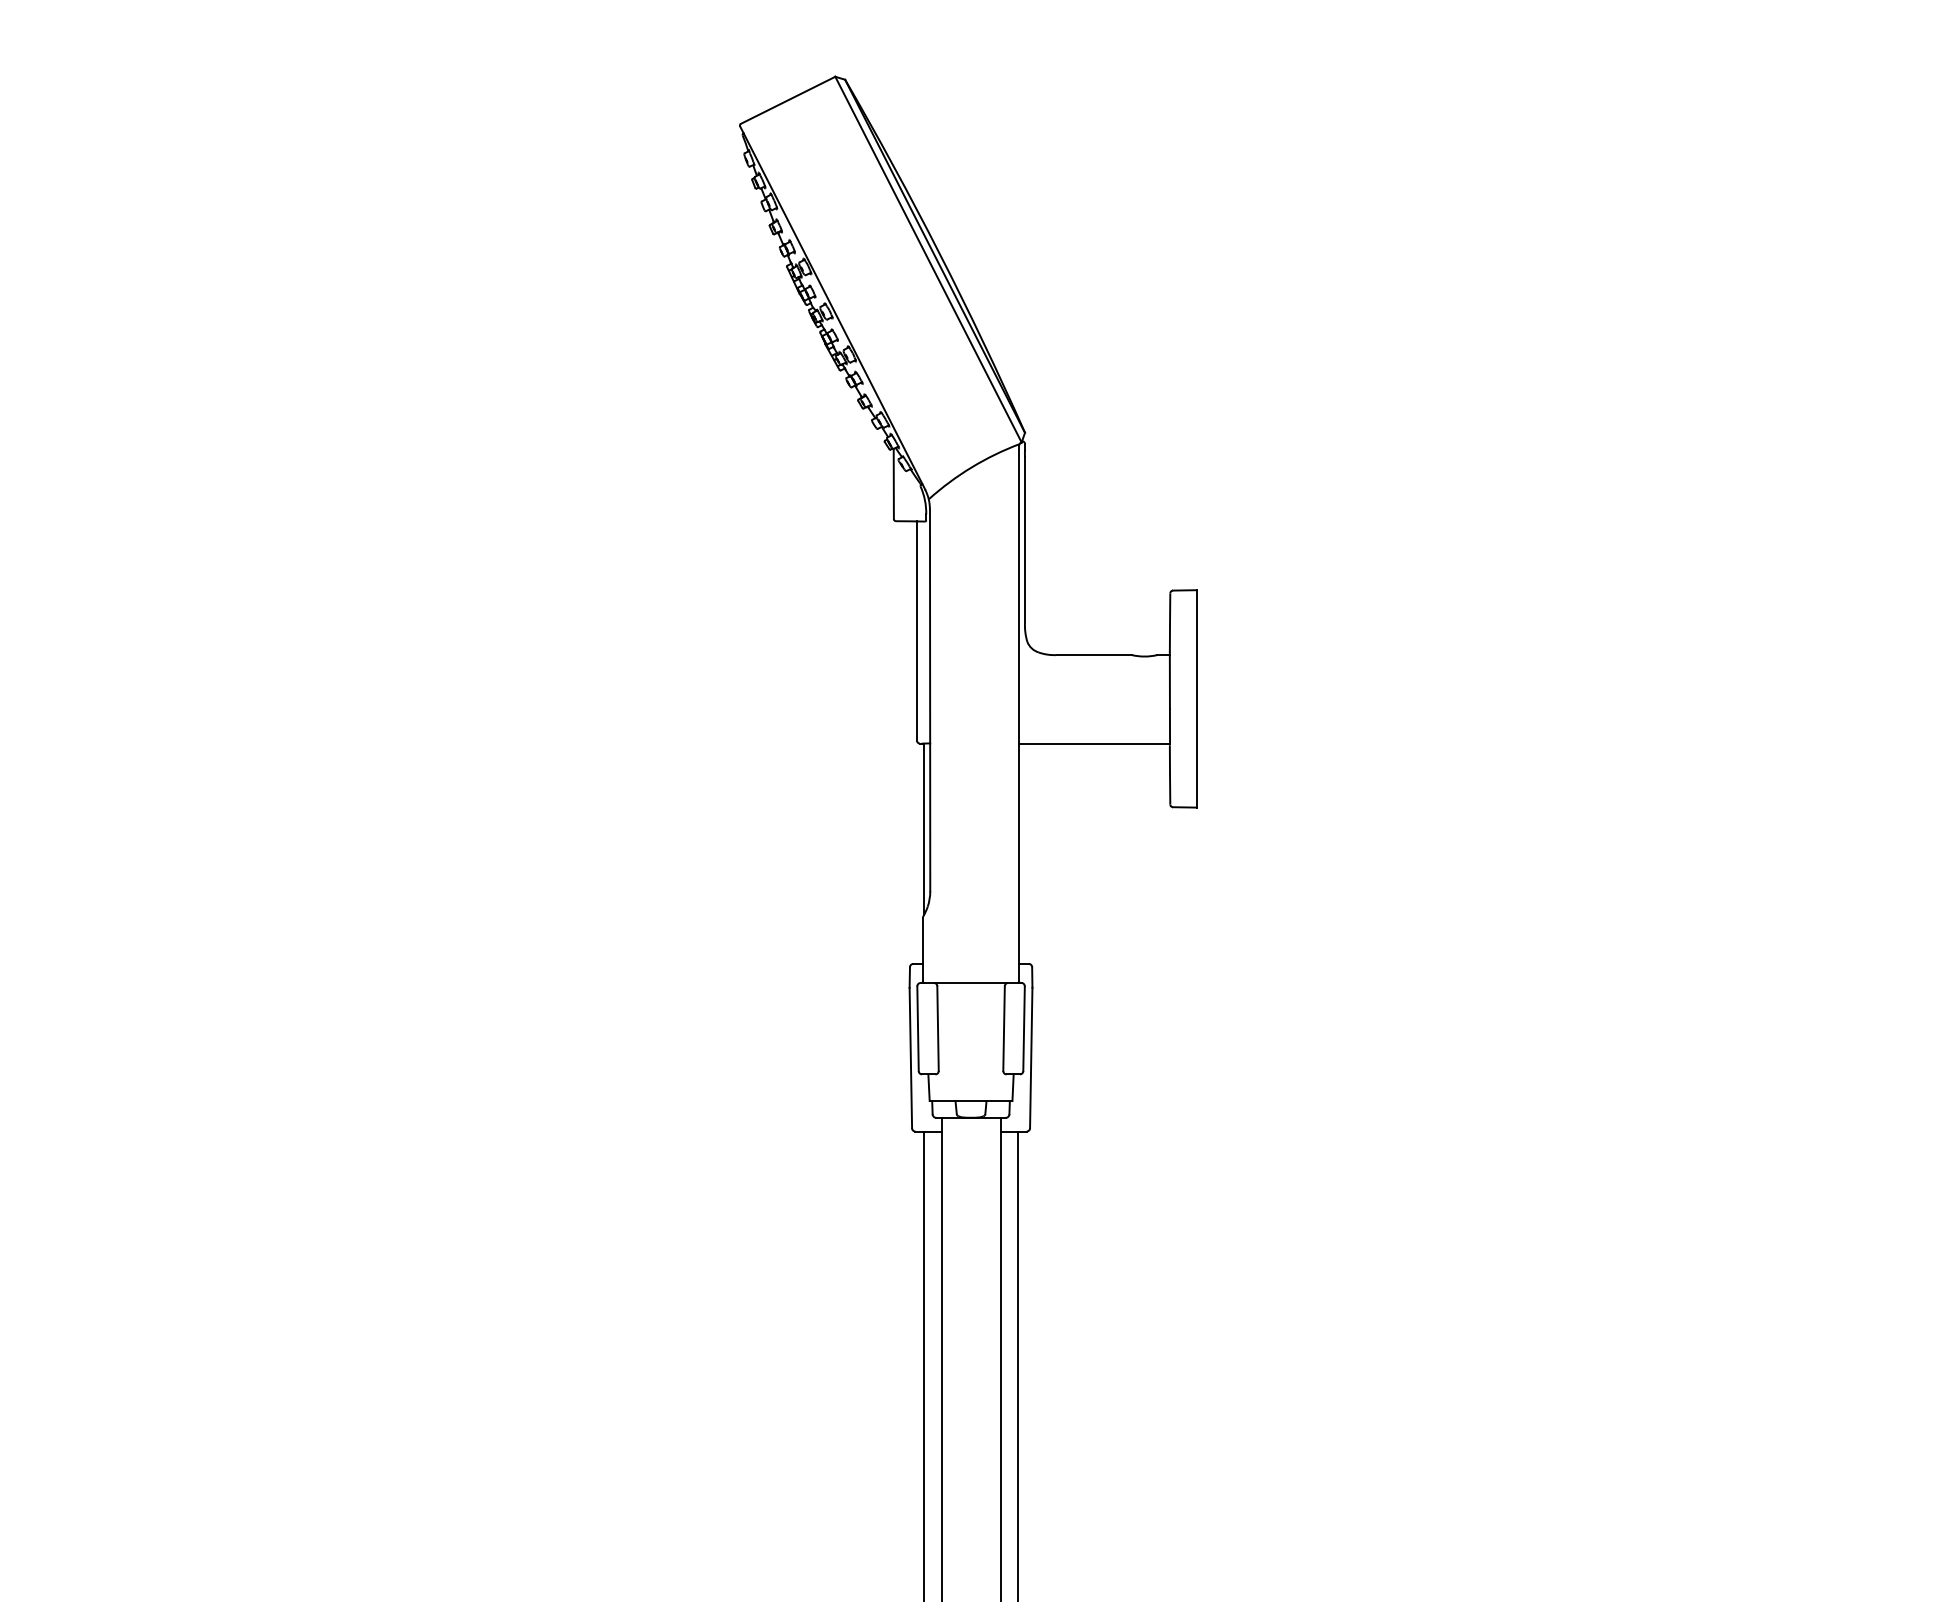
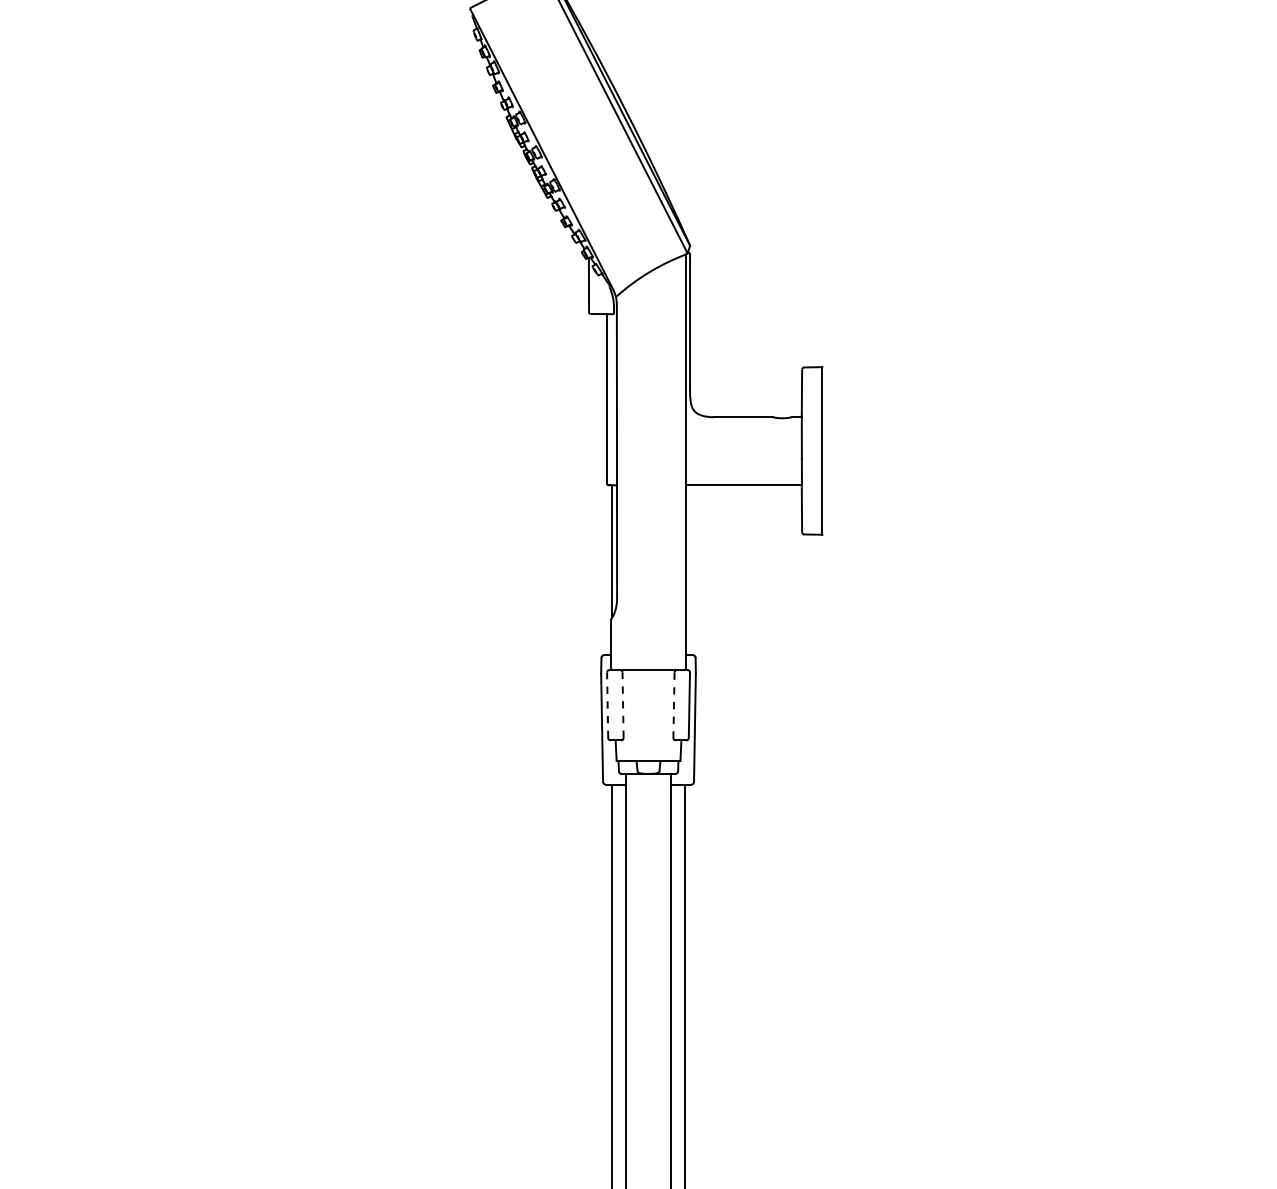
line: (918, 1028) -> (608, 705), solid -> dashed
line: (938, 1028) -> (623, 705), solid -> dashed
line: (1004, 1029) -> (674, 705), solid -> dashed

